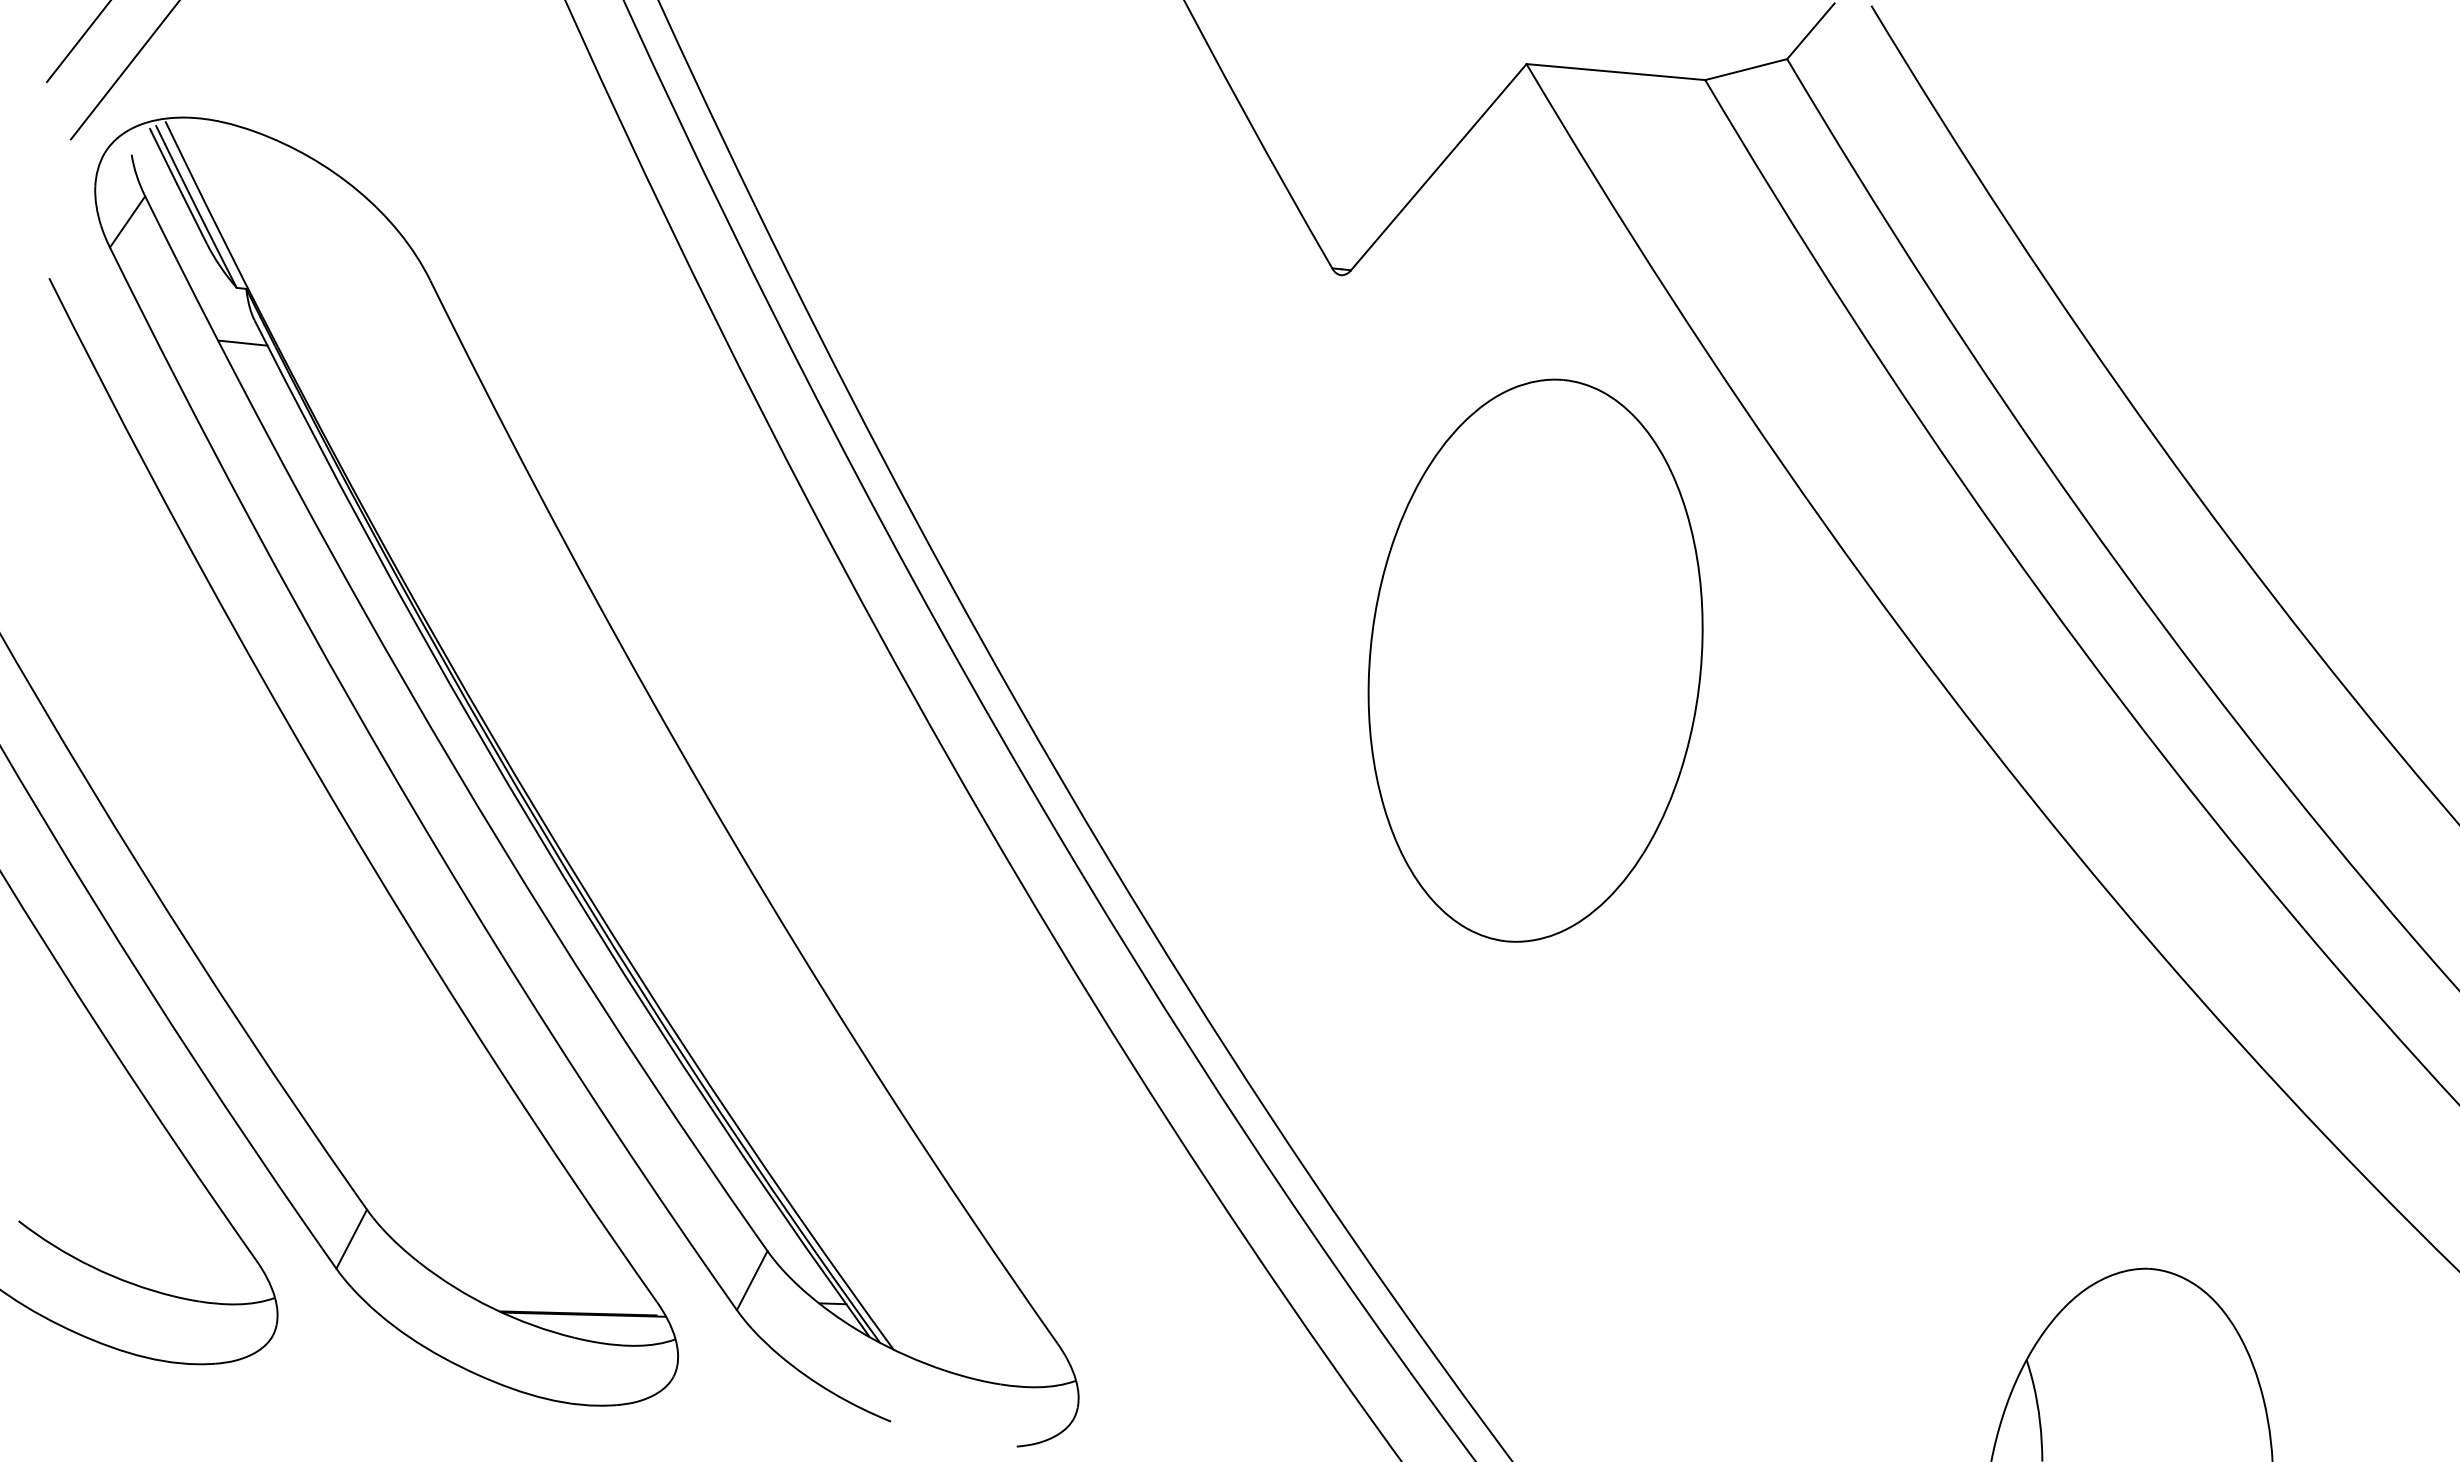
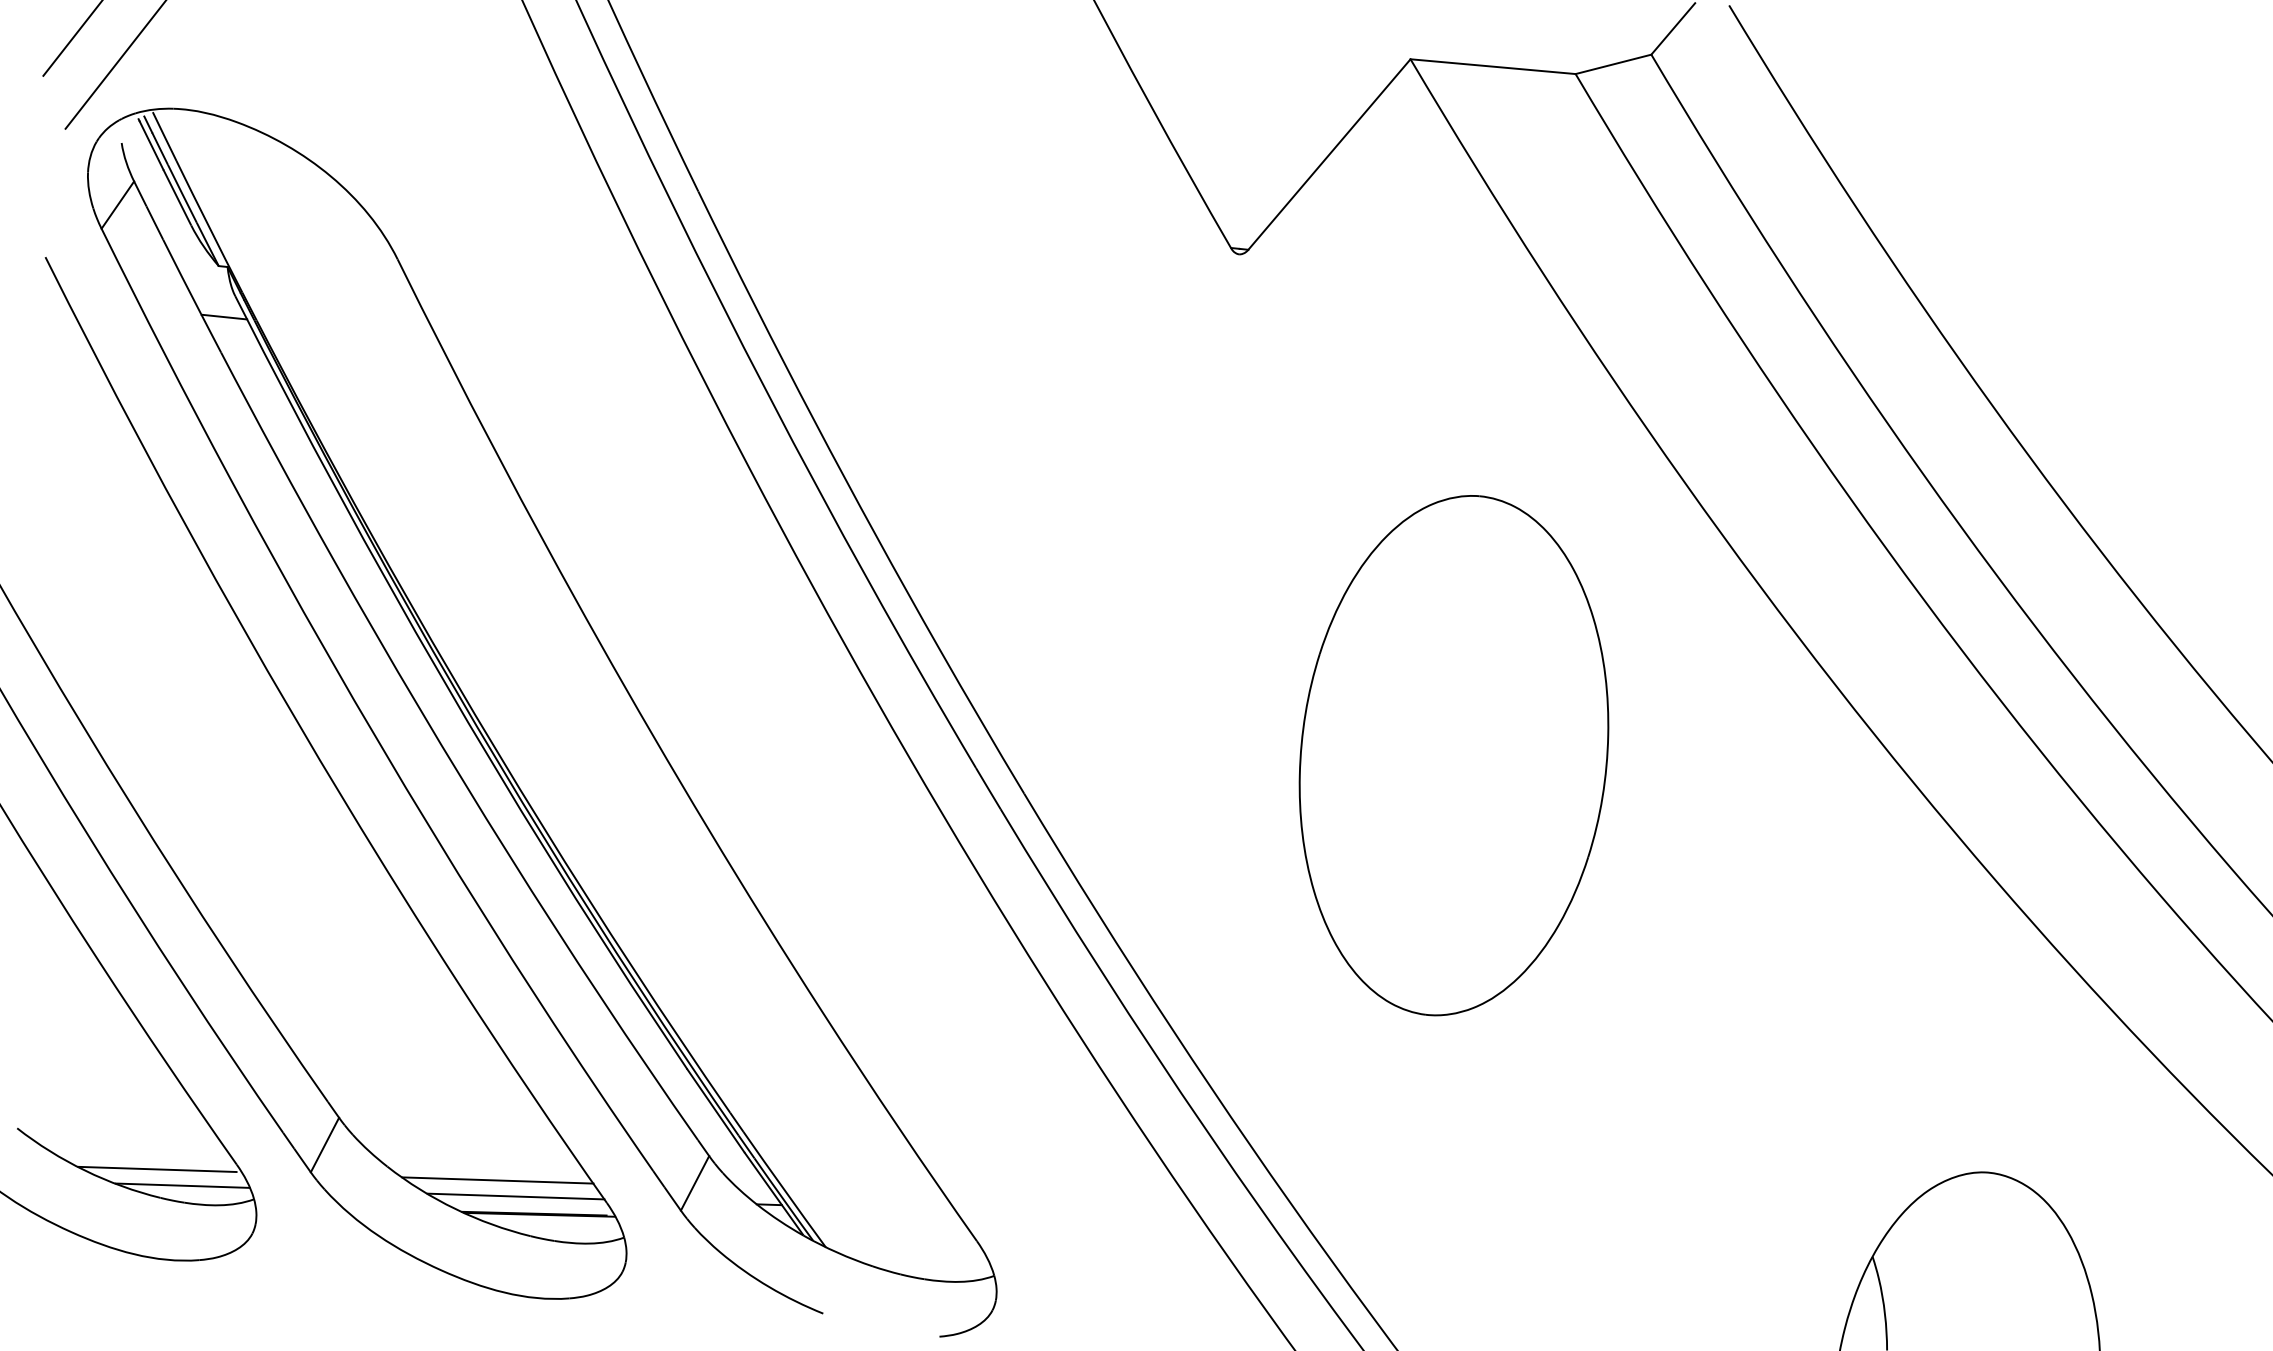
part: (1535, 660) -> (1453, 755), moved
line: (170, 1265) -> (157, 1169), added
line: (538, 1277) -> (497, 1180), added
line: (197, 1282) -> (182, 1185), added
line: (558, 1294) -> (516, 1196), added

